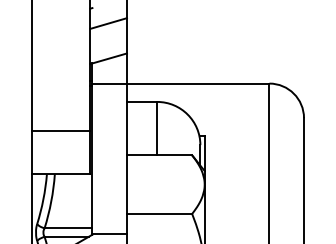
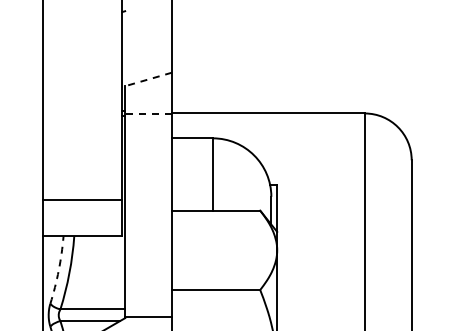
line: (108, 23) -> (146, 31), removed
line: (108, 58) -> (147, 79), solid -> dashed
line: (109, 84) -> (148, 114), solid -> dashed
line: (60, 130) -> (82, 199), moved
arc: (43, 199) -> (58, 270), solid -> dashed

